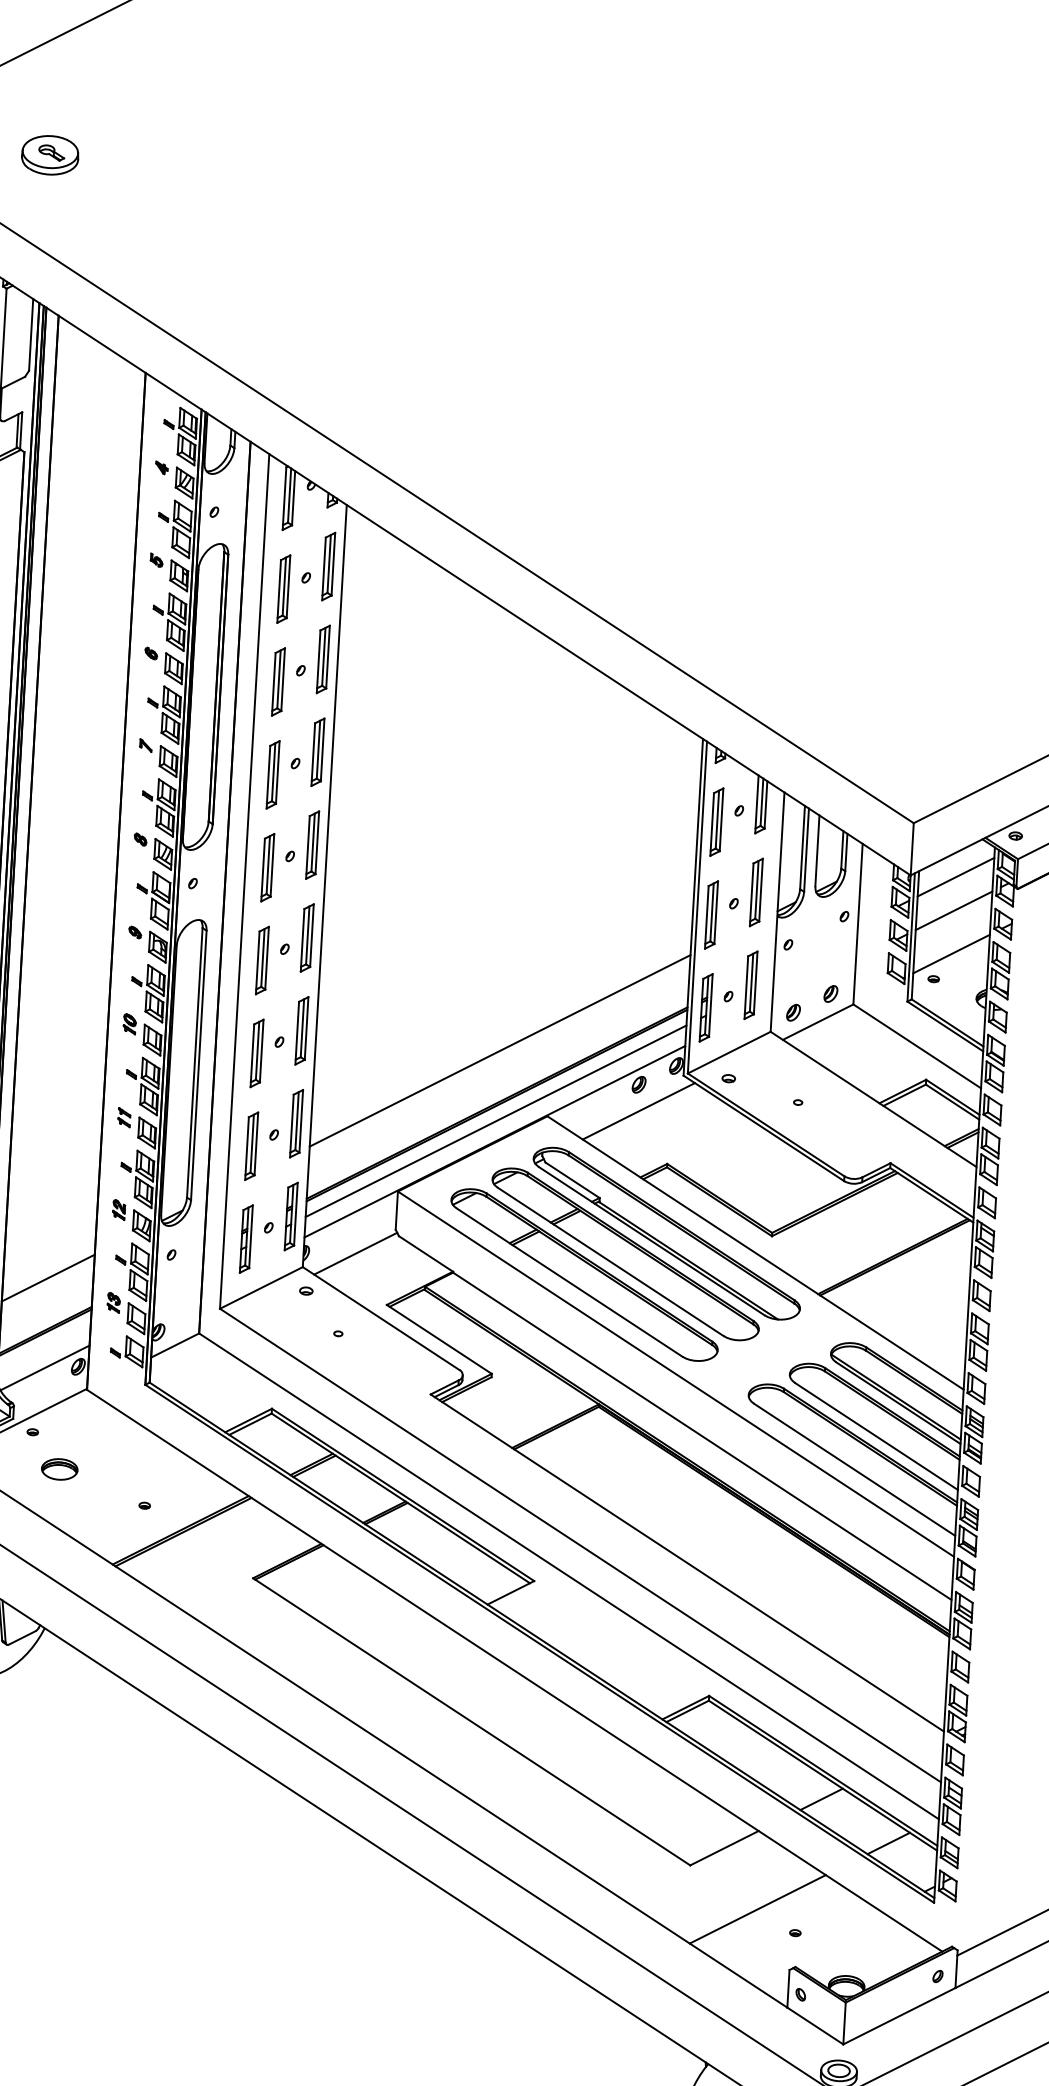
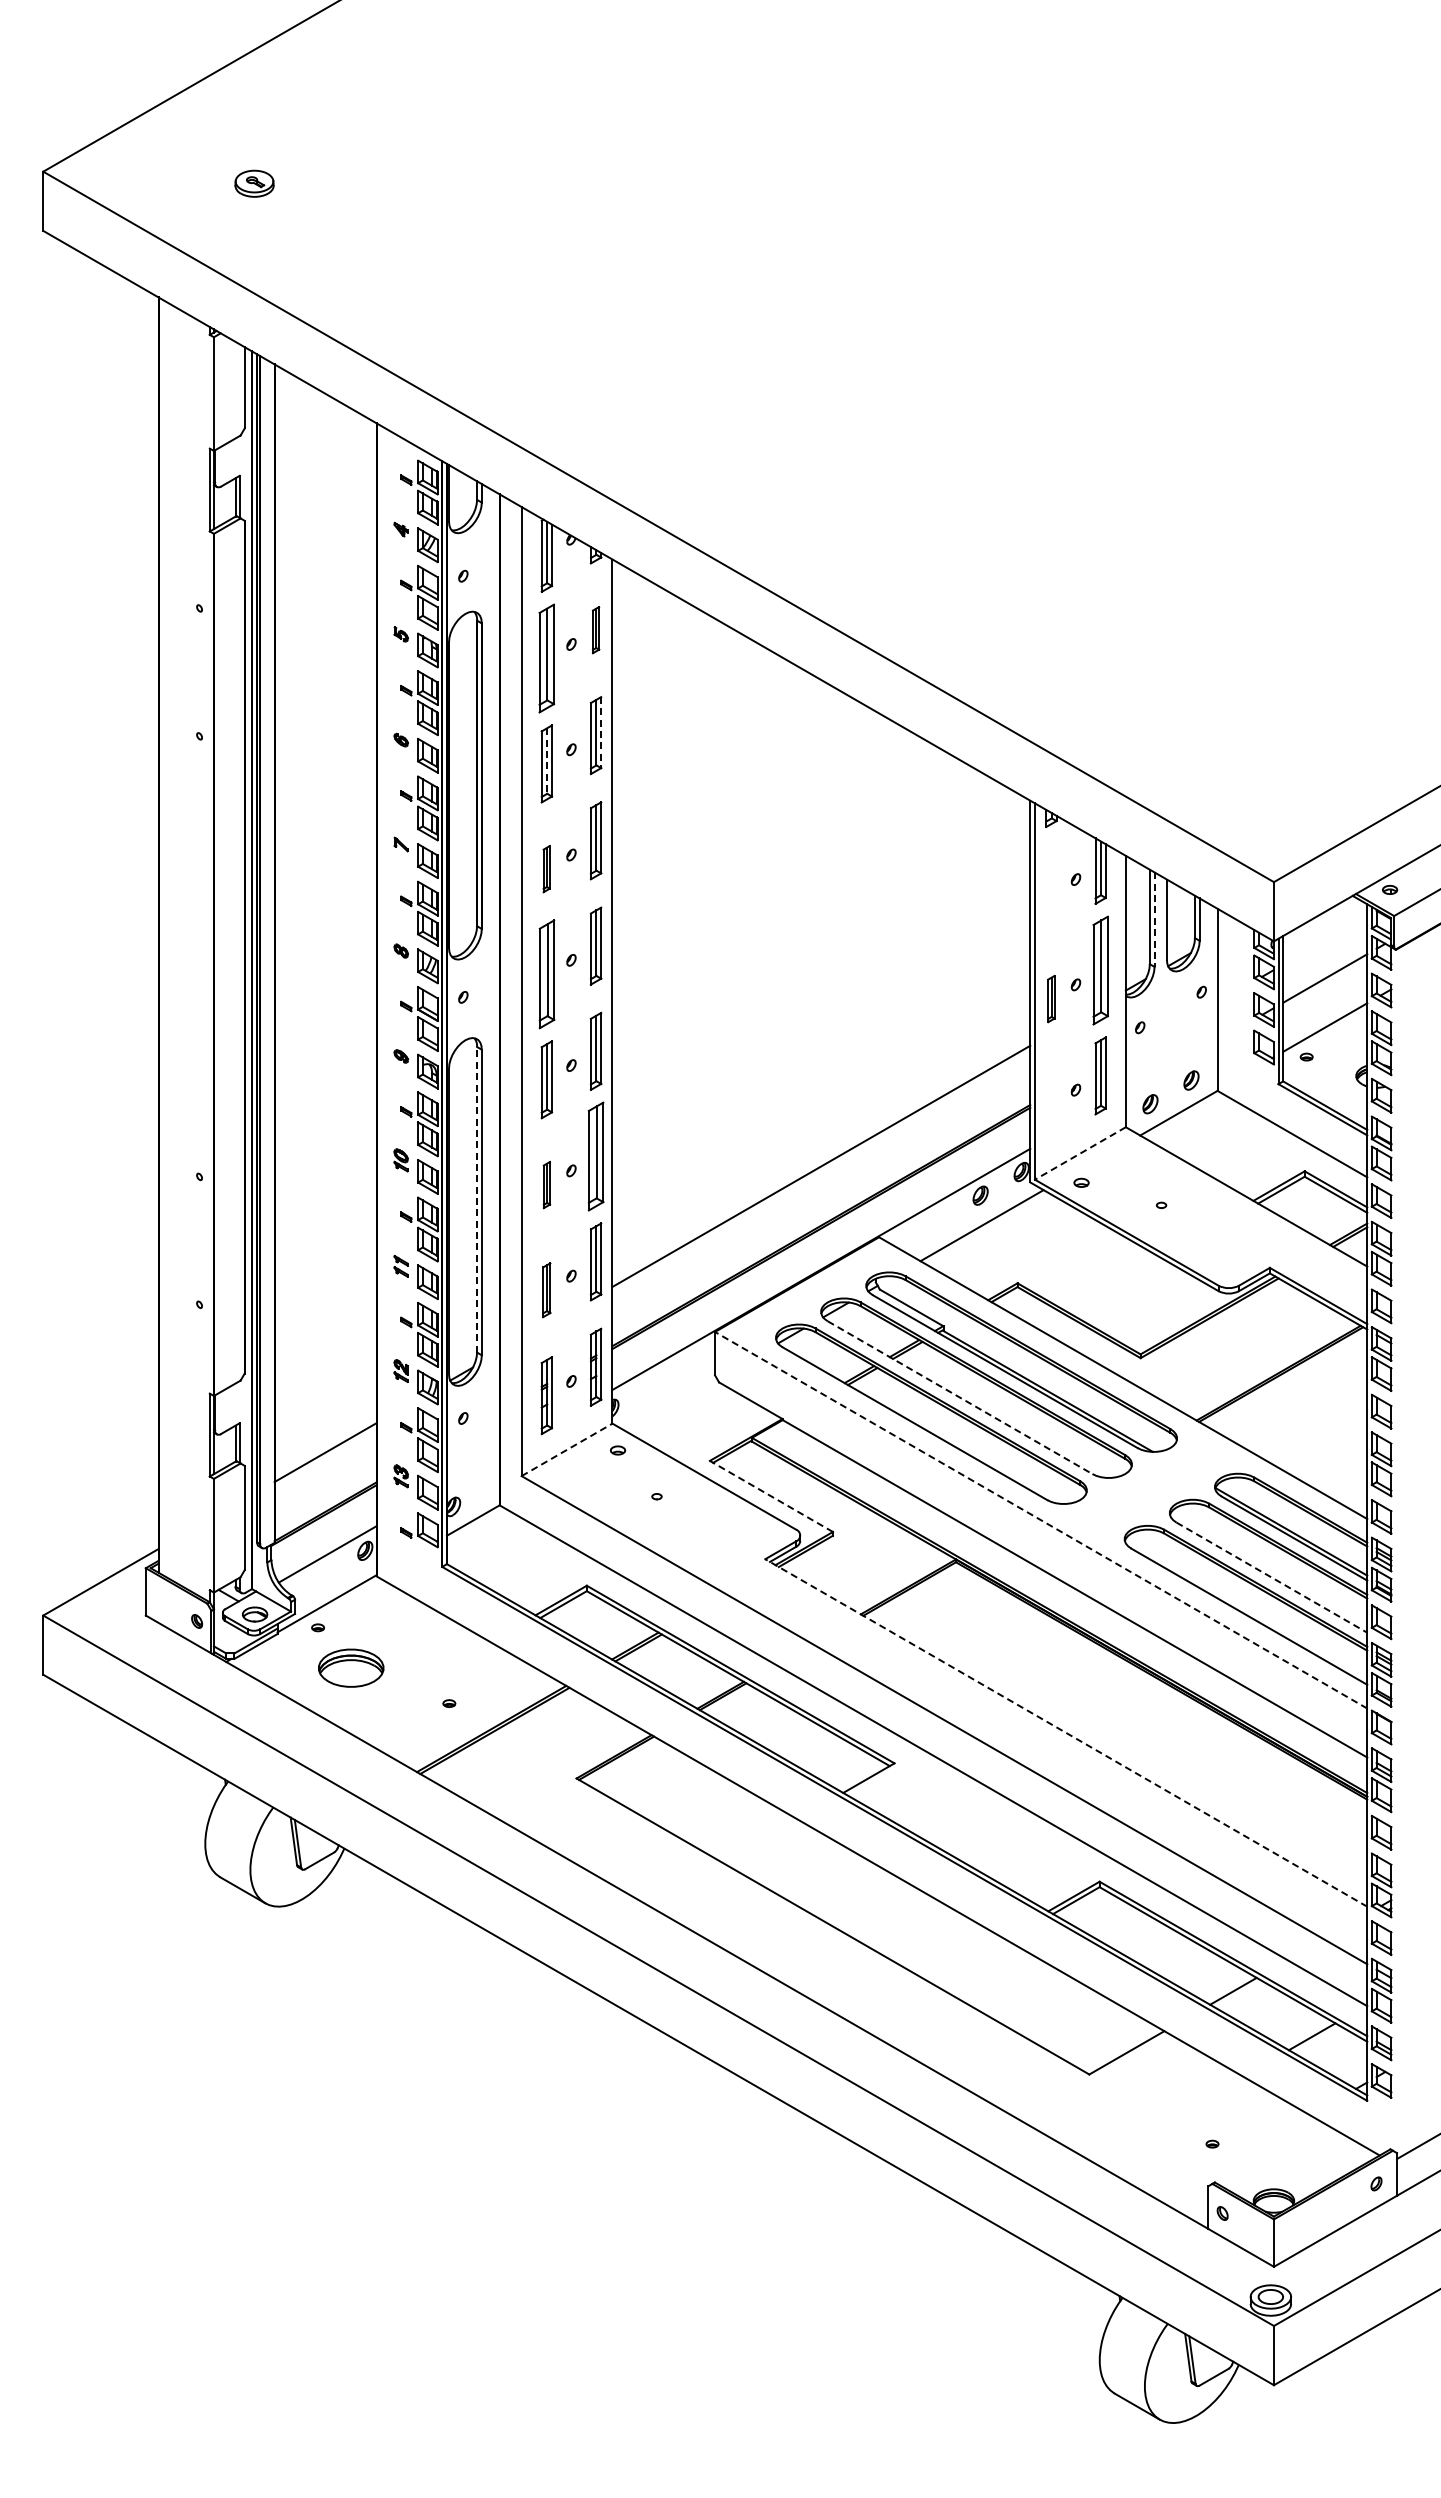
part: (50, 155) -> (254, 183), size x0.6
part: (328, 565) -> (595, 629), size x0.6
part: (283, 588) -> (546, 658), size x1.4
line: (328, 657) -> (601, 732), solid -> dashed
line: (279, 679) -> (547, 761), solid -> dashed
part: (272, 774) -> (546, 868), size x0.6
part: (716, 821) -> (1051, 893), removed
line: (806, 850) -> (1154, 920), solid -> dashed
part: (267, 867) -> (546, 974), size x1.4
line: (956, 877) -> (1325, 940), removed
part: (756, 892) -> (1100, 970), size x1.4
part: (711, 914) -> (1051, 998), size x0.6
part: (706, 1007) -> (1051, 1103), removed
part: (301, 1030) -> (595, 1156), size x1.4
part: (256, 1052) -> (546, 1184), size x0.6
line: (729, 1052) -> (1080, 1153), solid -> dashed
line: (195, 1062) -> (477, 1199), solid -> dashed
line: (496, 1120) -> (821, 1245), removed
part: (251, 1145) -> (546, 1289), size x0.7
line: (354, 1253) -> (670, 1404), removed
line: (611, 1261) -> (960, 1397), solid -> dashed
line: (261, 1287) -> (567, 1449), solid -> dashed
line: (439, 1339) -> (771, 1496), solid -> dashed
line: (676, 1374) -> (1041, 1520), solid -> dashed
line: (877, 1436) -> (1272, 1577), solid -> dashed
part: (59, 1468) -> (350, 1667), size x1.6
line: (687, 1562) -> (1066, 1732), solid -> dashed
line: (757, 1909) -> (1168, 2119), removed

